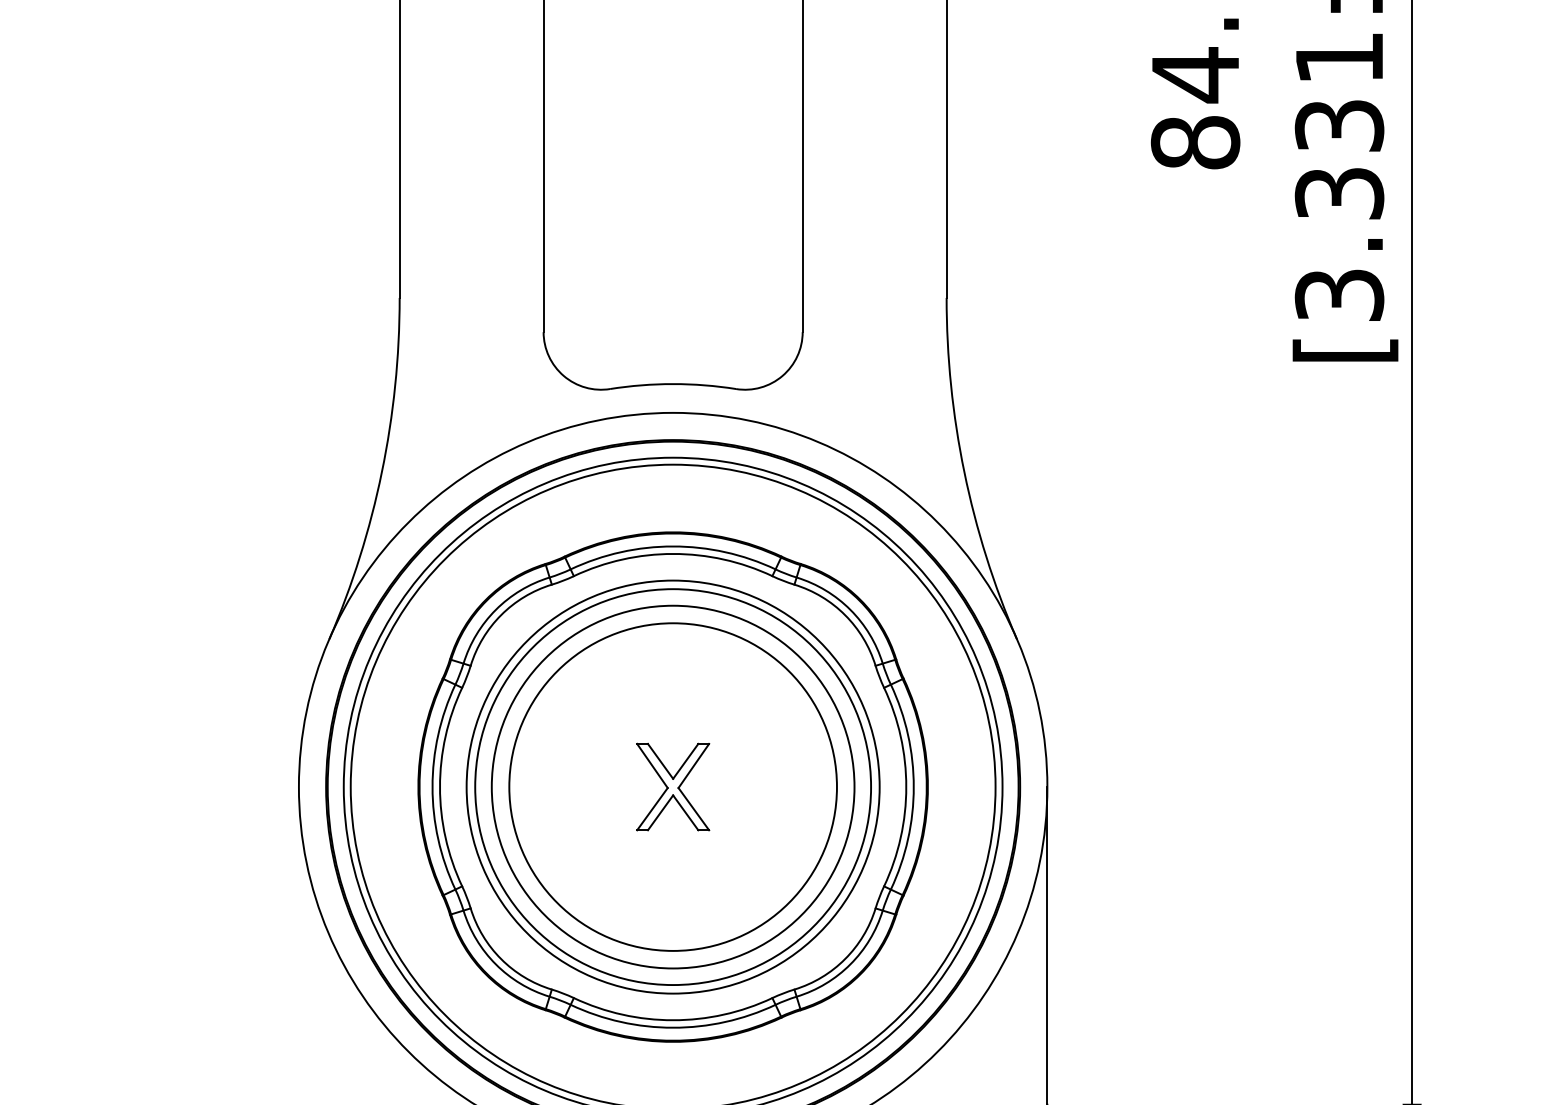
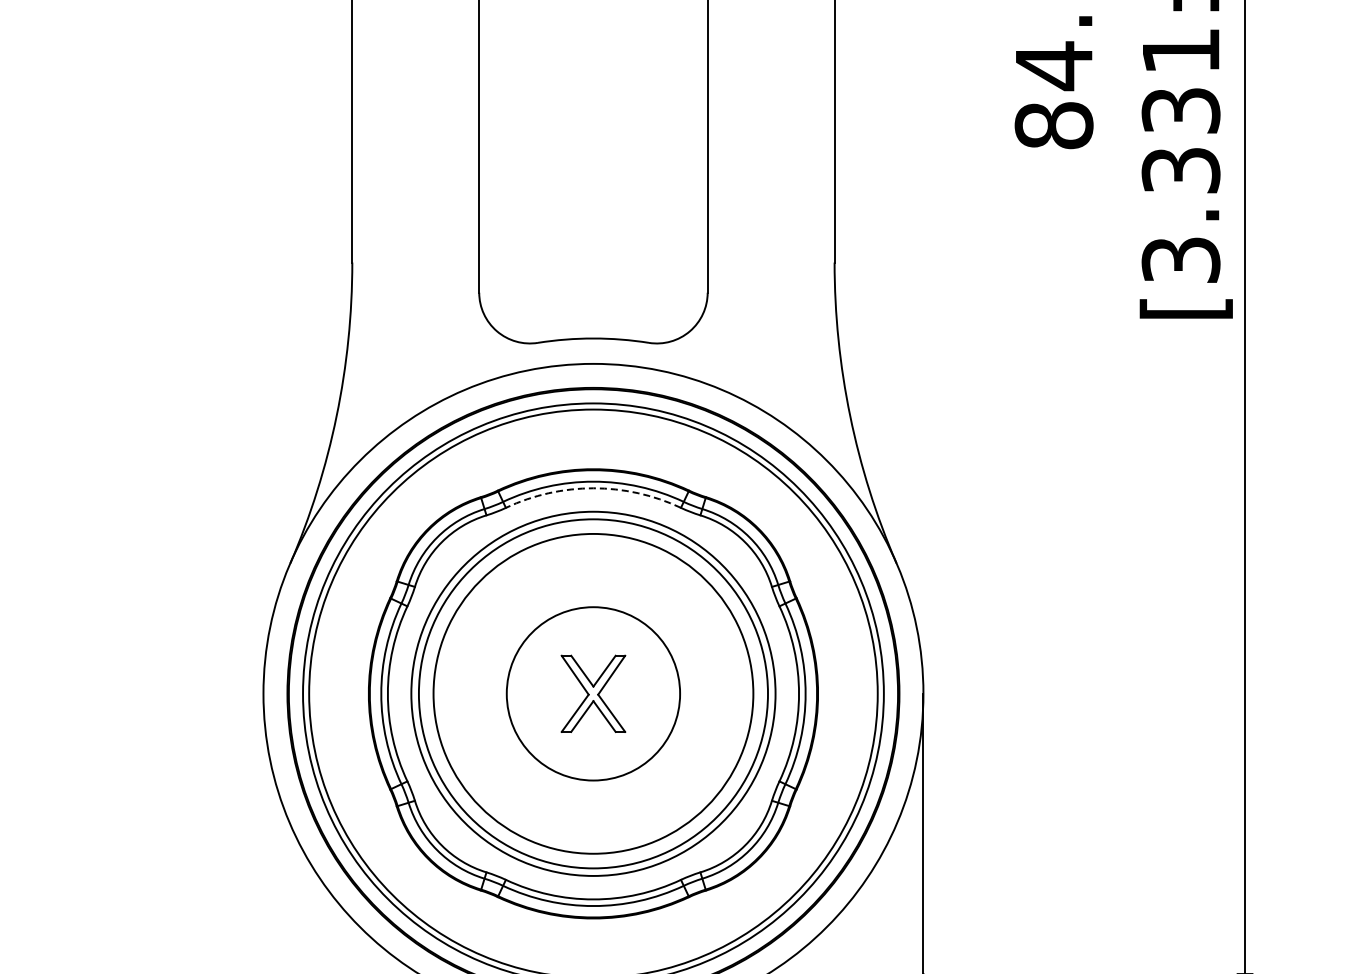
arc: (673, 554) -> (593, 488), solid -> dashed
circle: (673, 786) -> (593, 693), size x0.6

